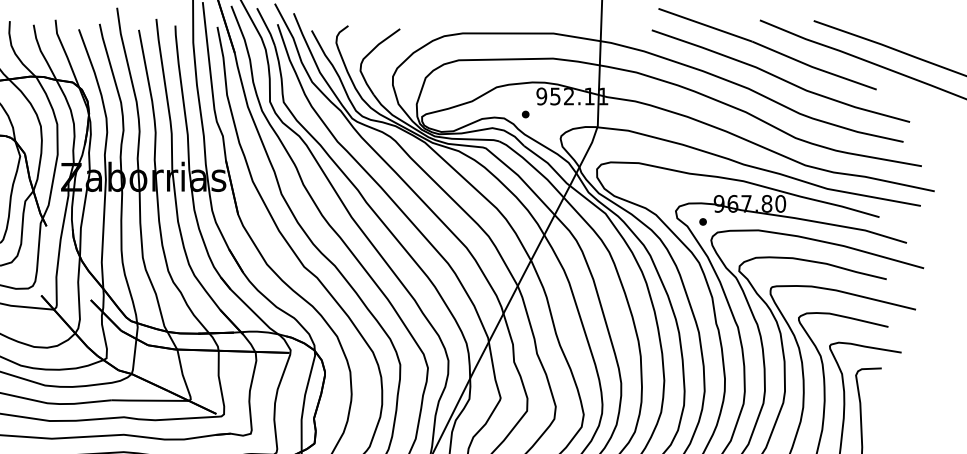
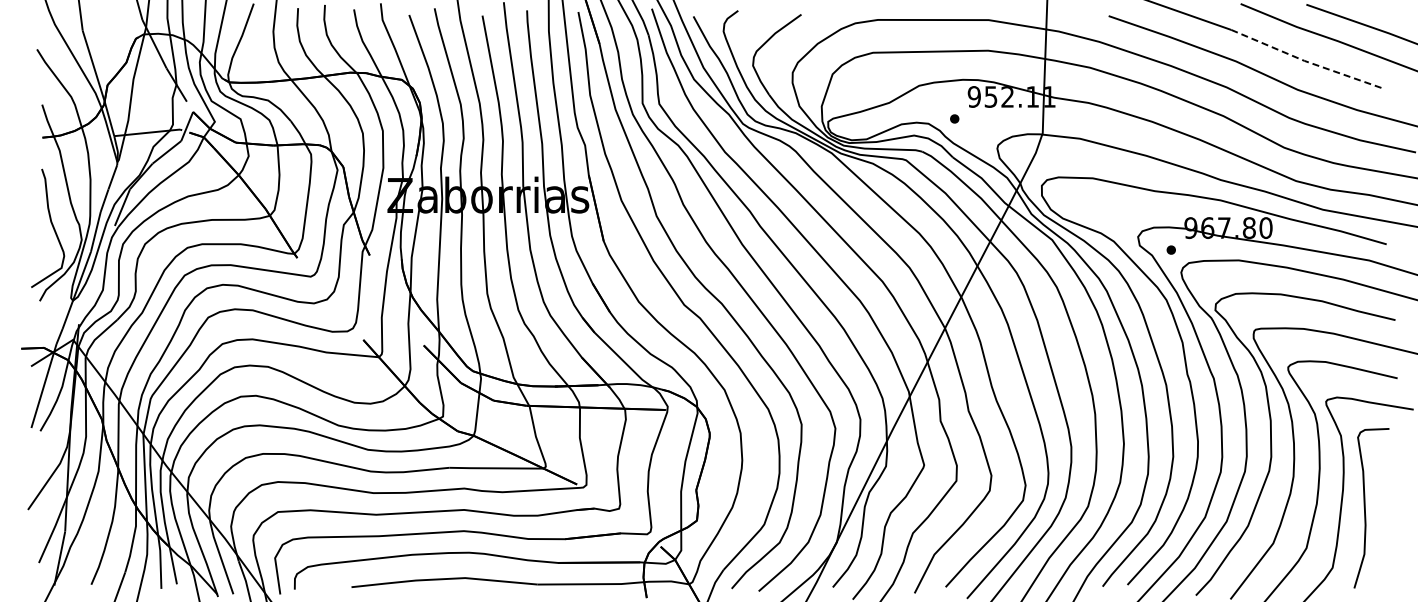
line: (813, 67) -> (1306, 61), solid -> dashed

